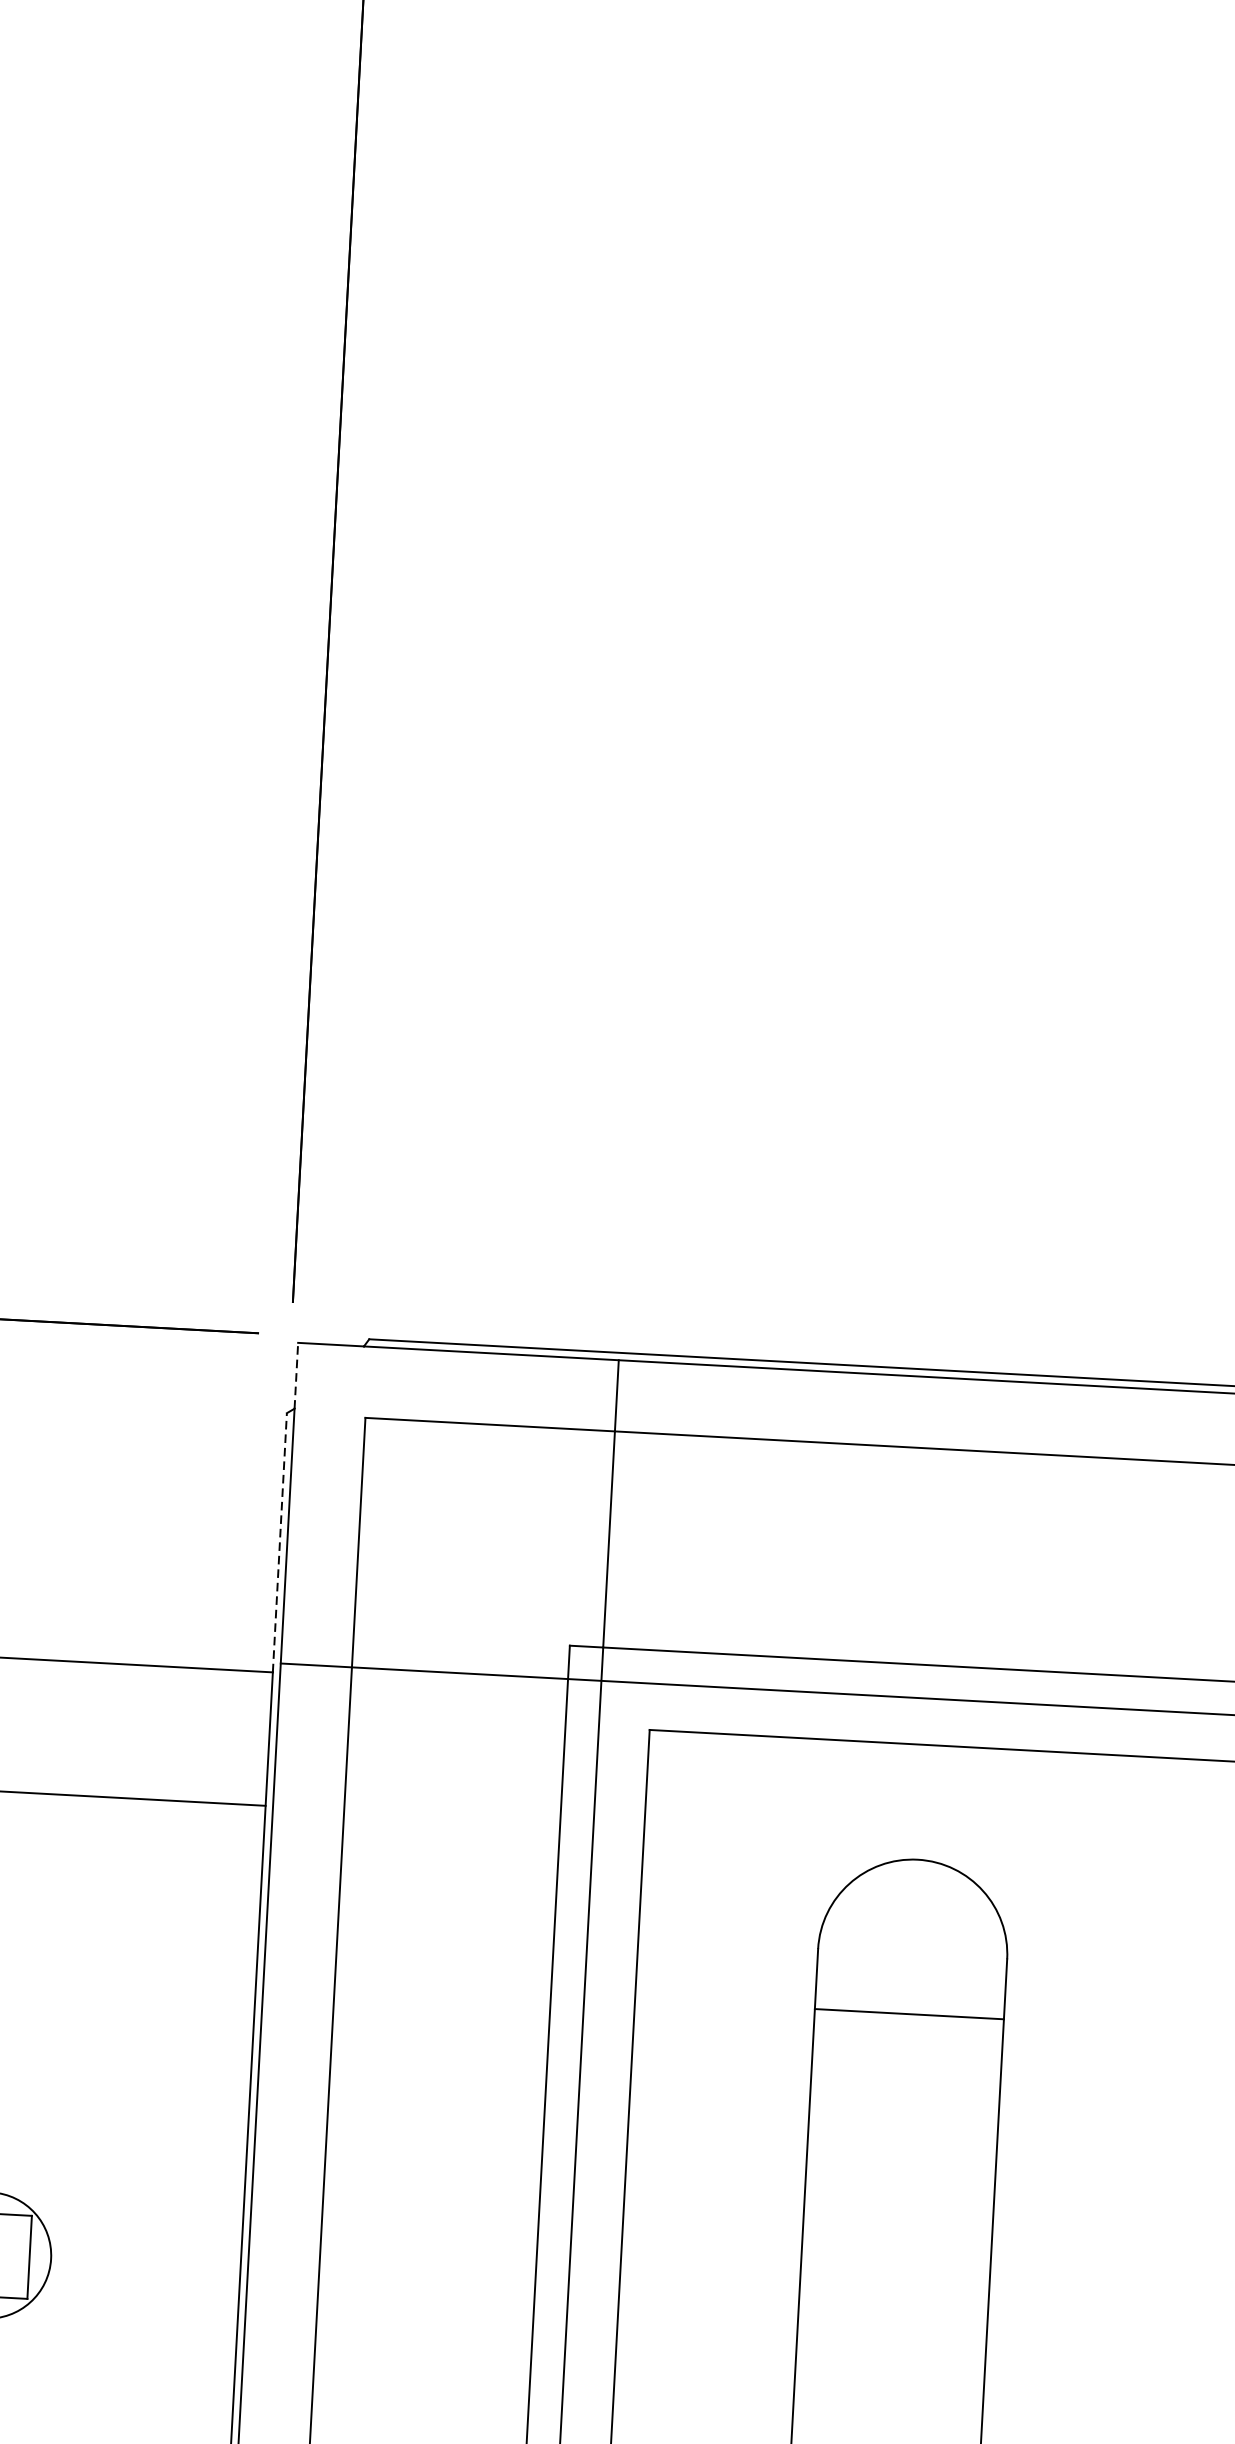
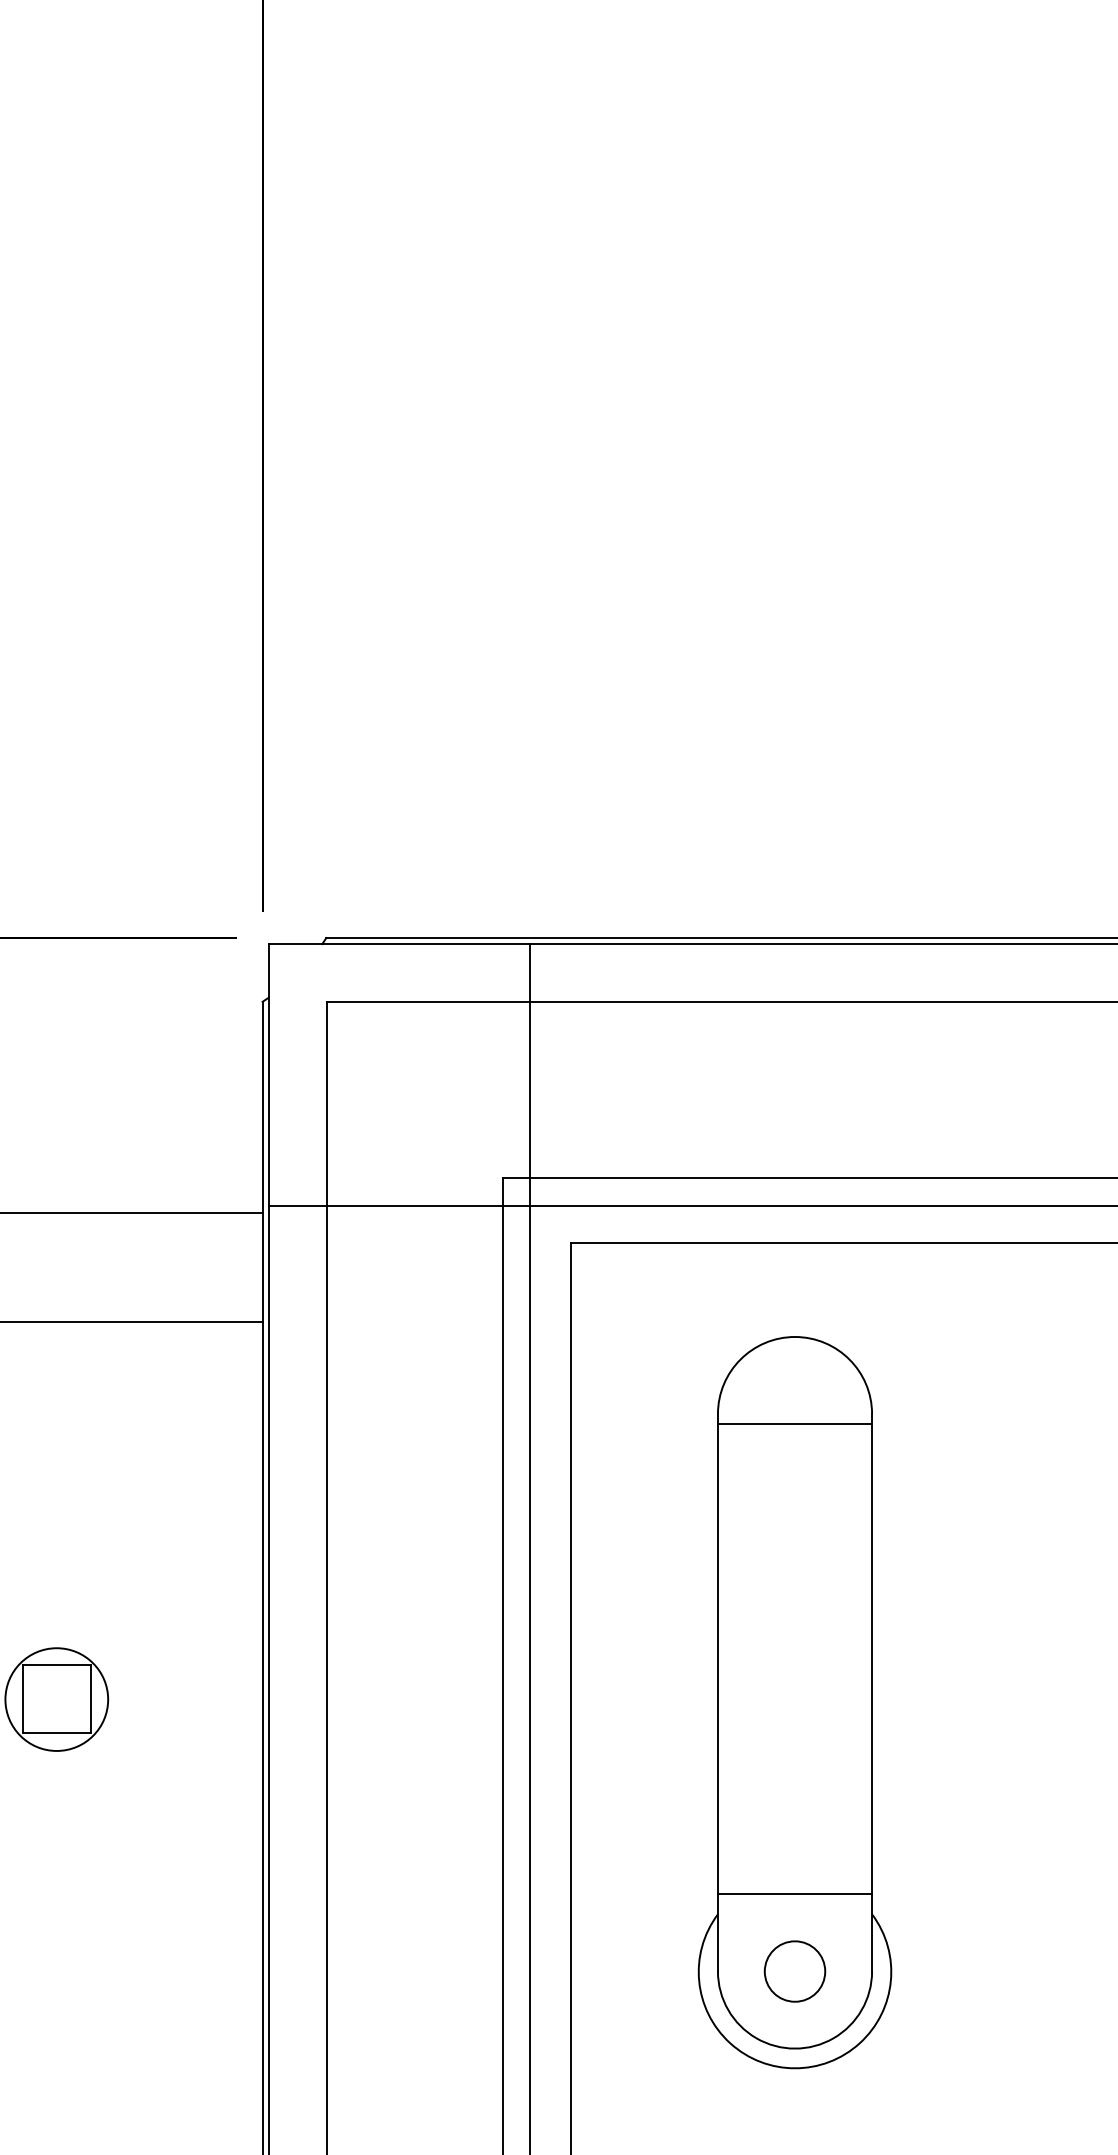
line: (296, 1376) -> (268, 971), dashed -> solid
line: (279, 1542) -> (262, 1107), dashed -> solid
line: (908, 2013) -> (794, 1423), moved

